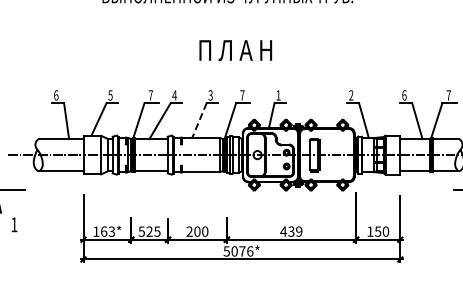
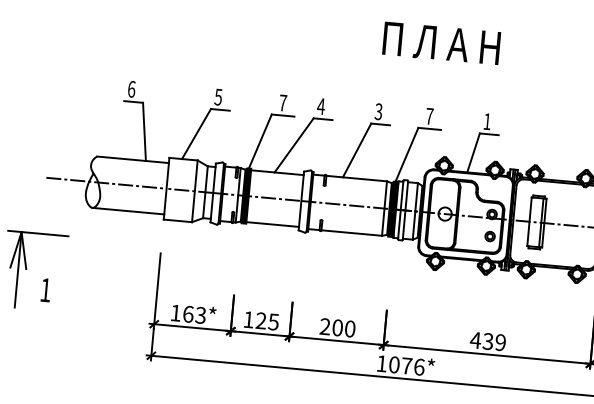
text: (235, 50) -> (441, 43), moved
line: (199, 120) -> (357, 150), dashed -> solid
text: (141, 231) -> (248, 319), 525 -> 125
text: (226, 251) -> (381, 363), 5076* -> 1076*

